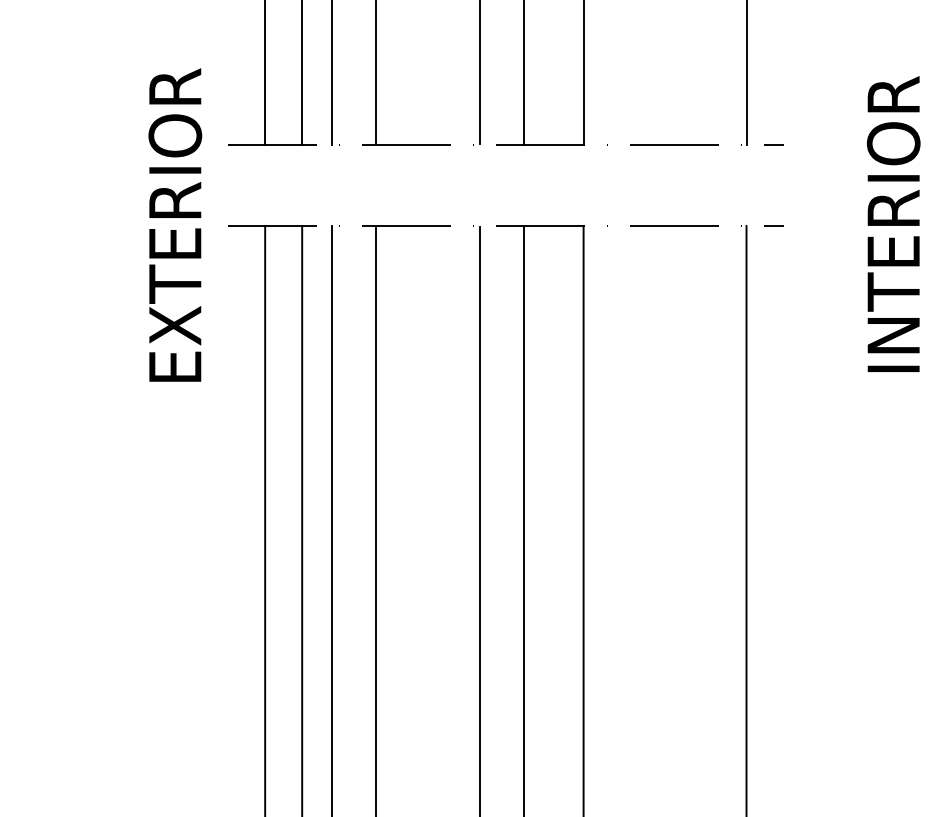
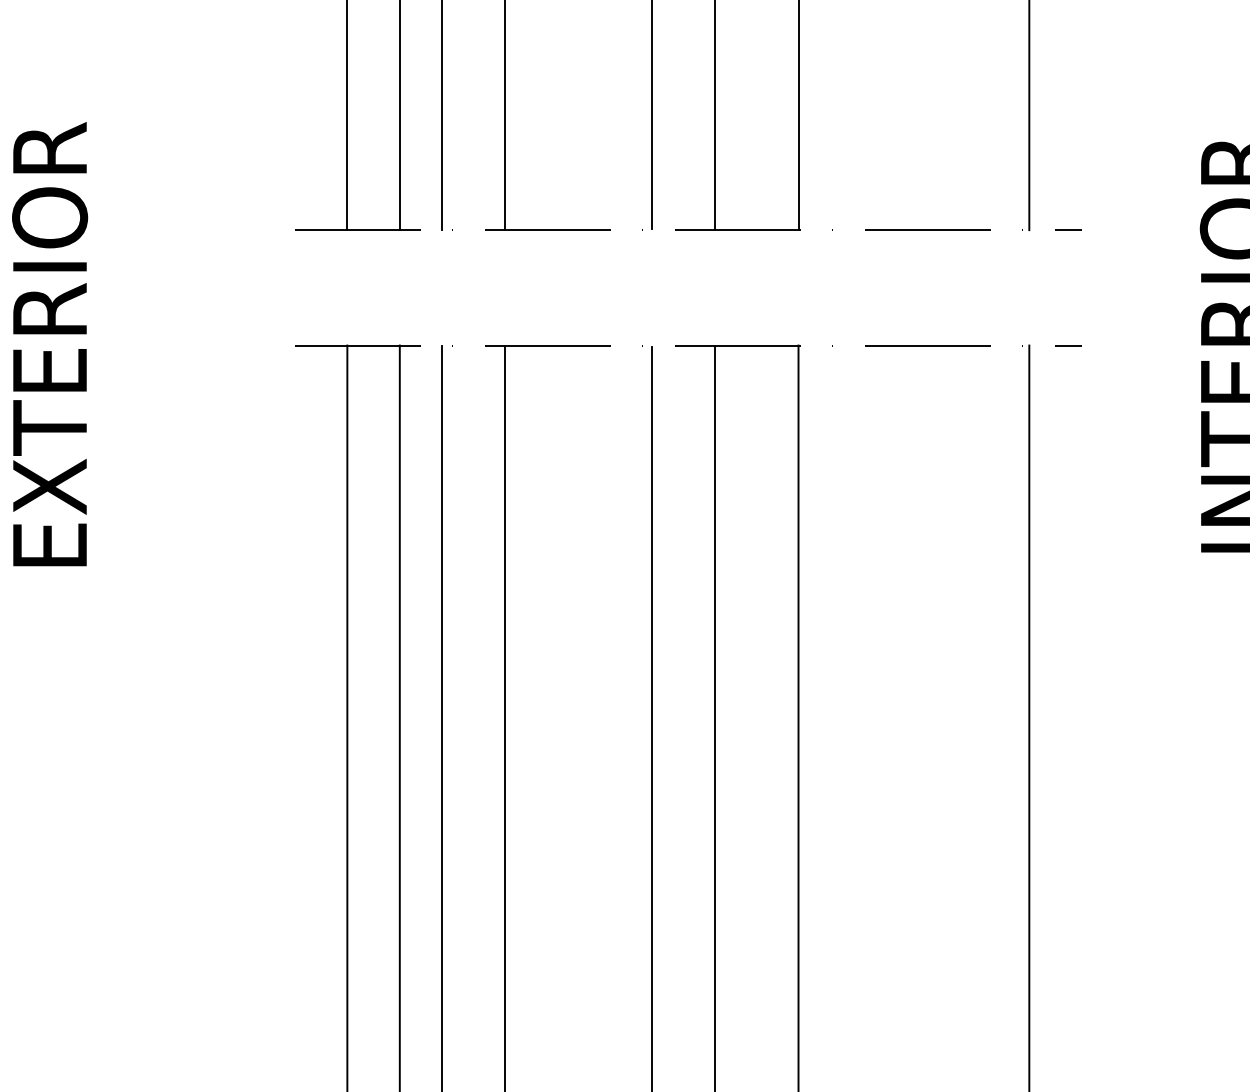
text: (175, 224) -> (50, 343), moved

